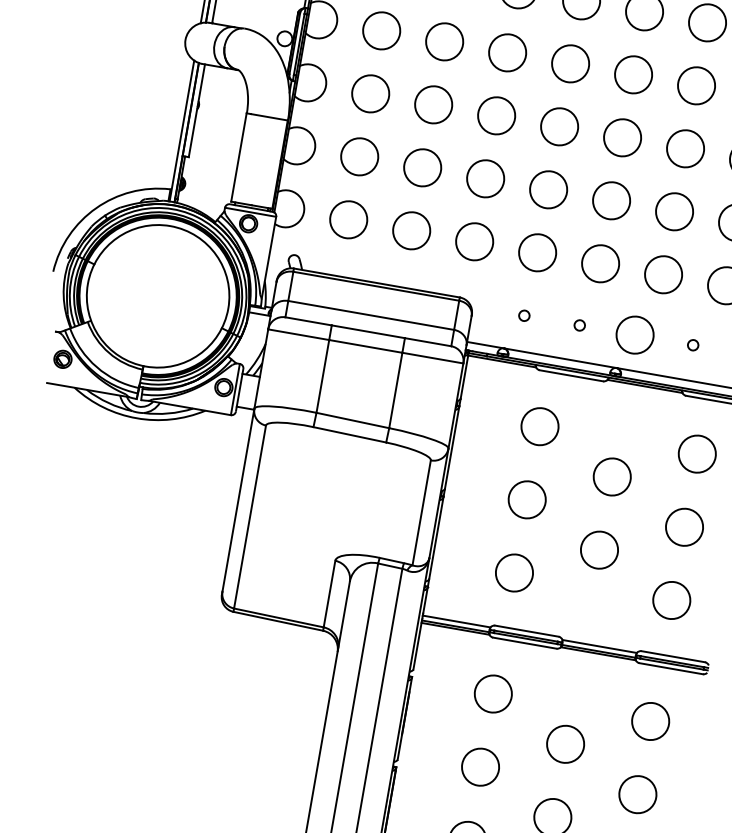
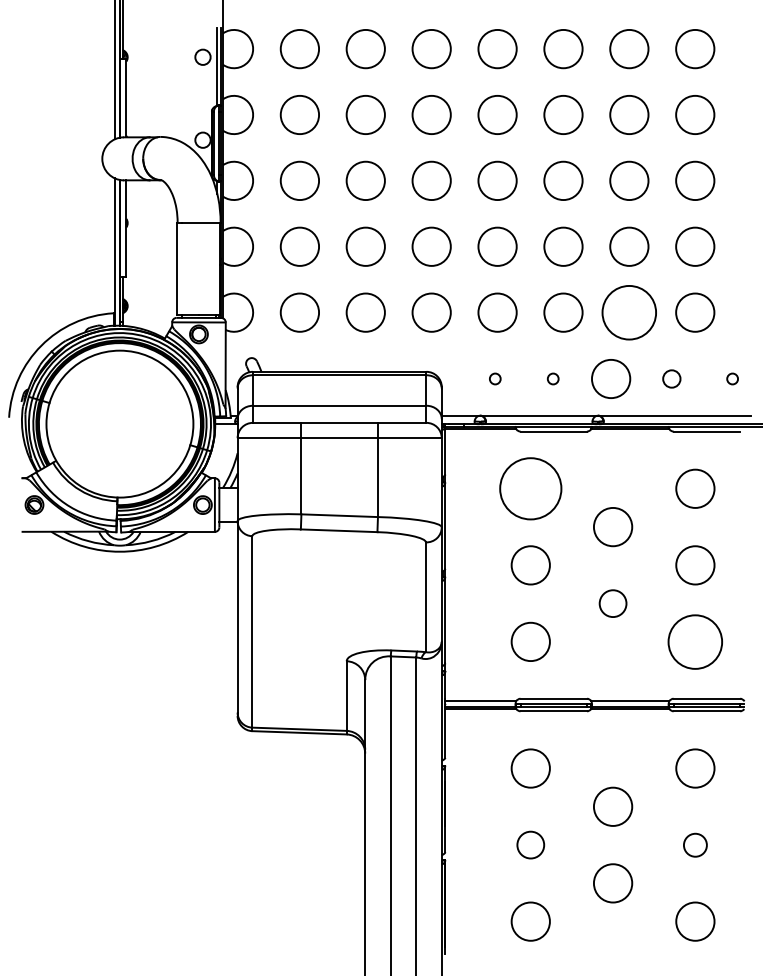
circle: (663, 274) -> (629, 312), size x1.4
circle: (692, 344) -> (671, 378), size x1.6
circle: (539, 426) -> (530, 488), size x1.6
circle: (598, 549) -> (612, 603), size x0.7
circle: (671, 600) -> (695, 641), size x1.4
circle: (480, 766) -> (530, 844), size x0.7
circle: (637, 795) -> (695, 845), size x0.6

